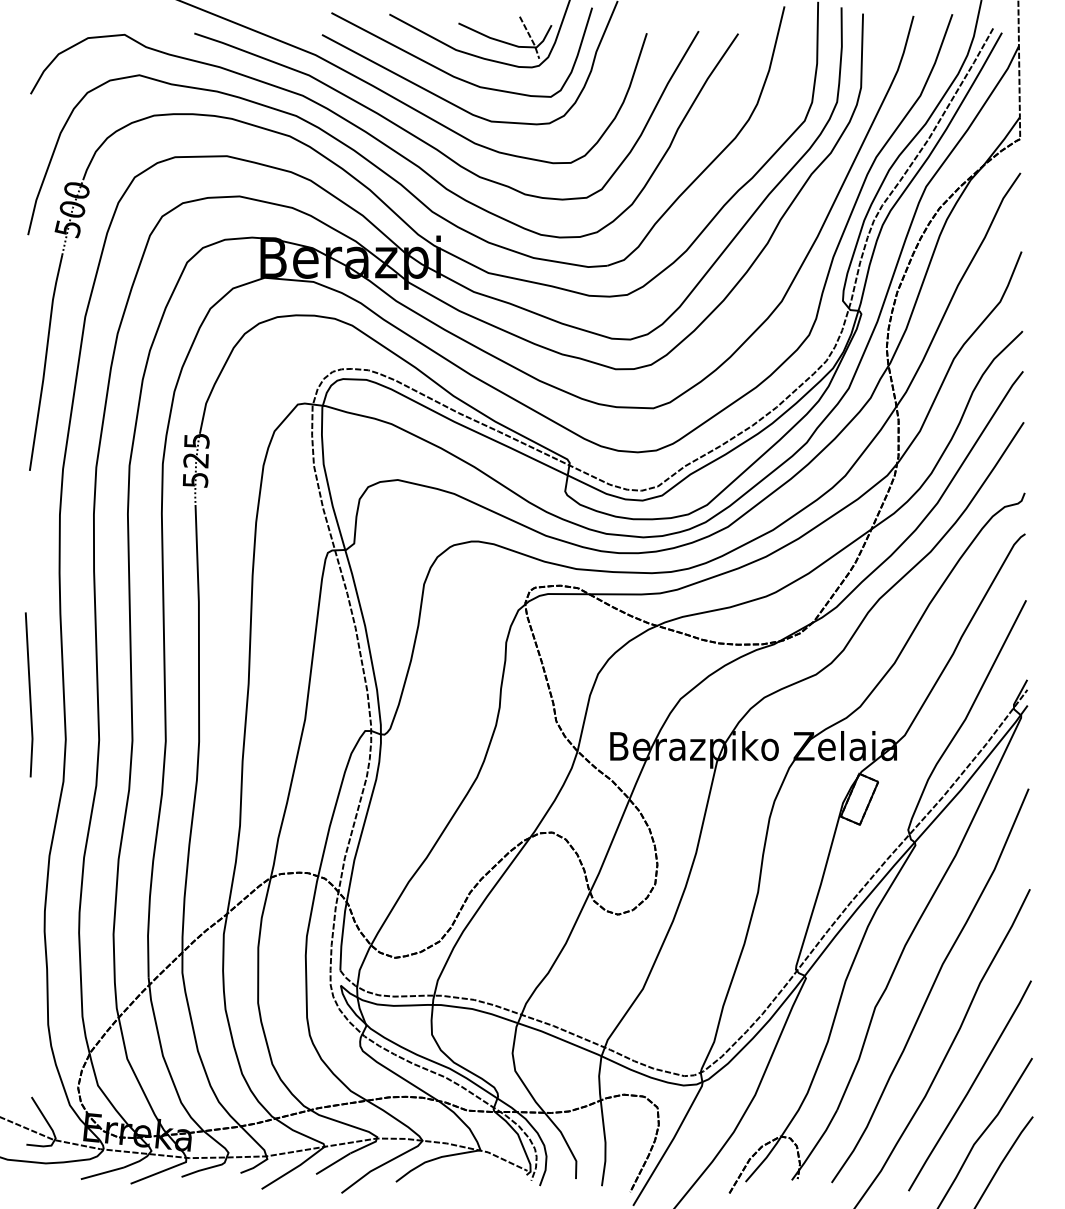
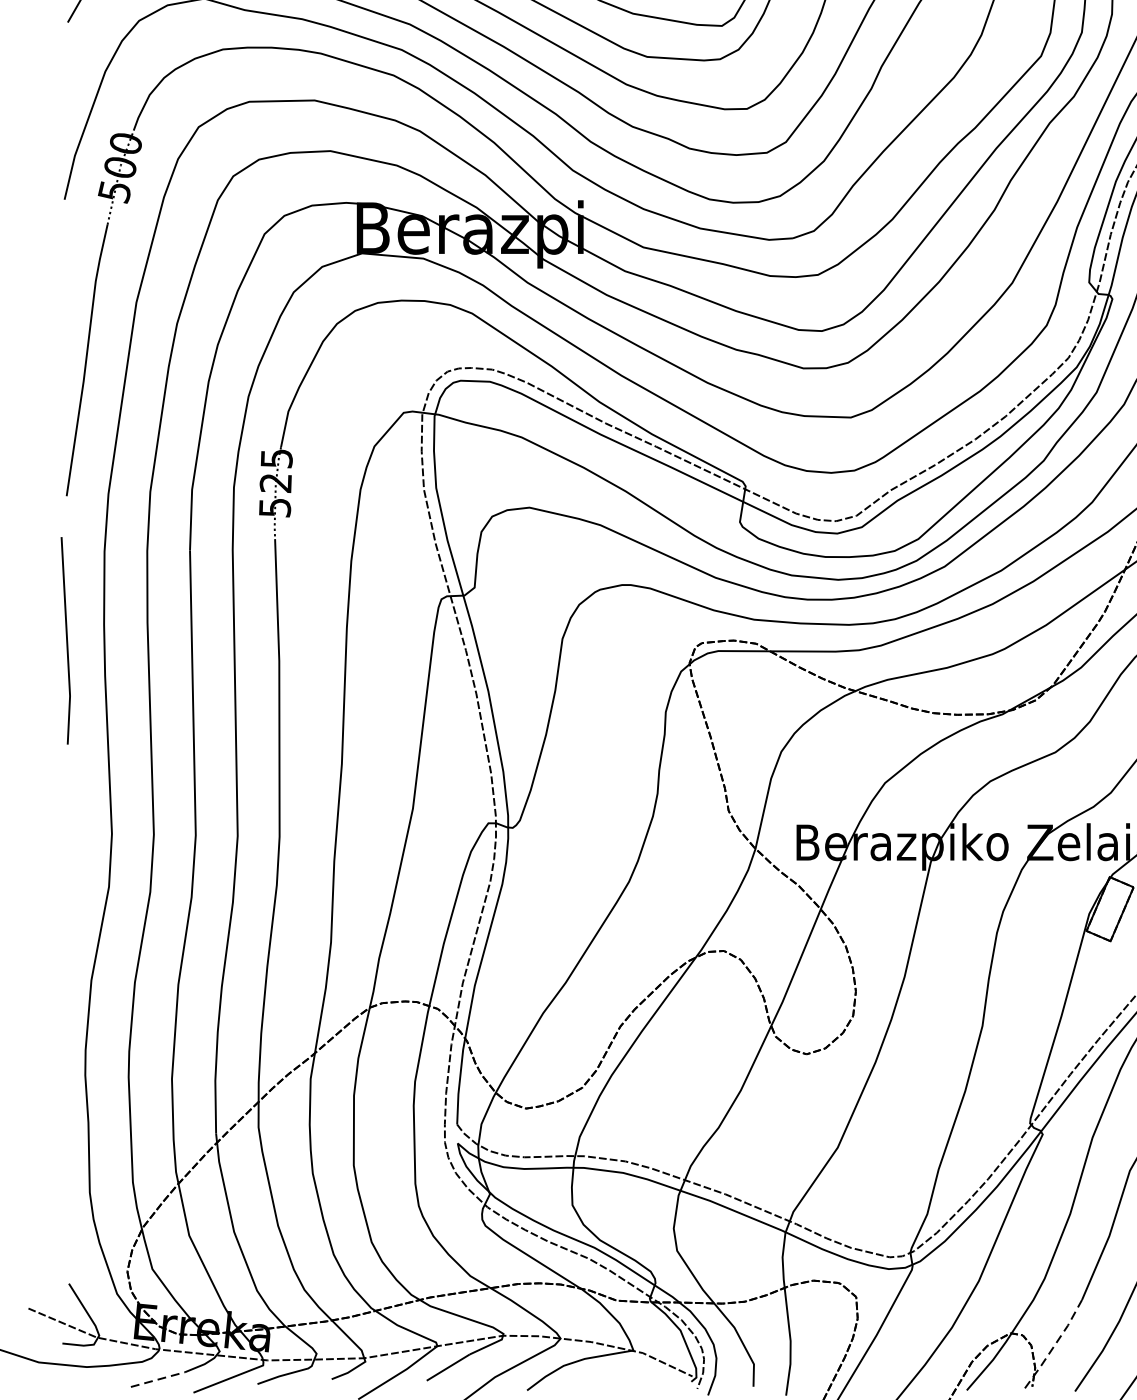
line: (29, 694) -> (66, 640), moved
line: (815, 1145) -> (1054, 1344), solid -> dashed
line: (102, 1173) -> (158, 1379), solid -> dashed

